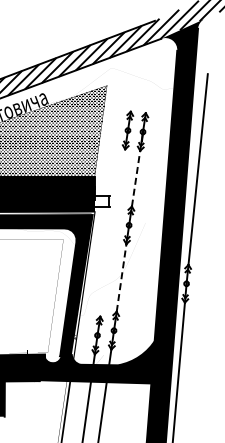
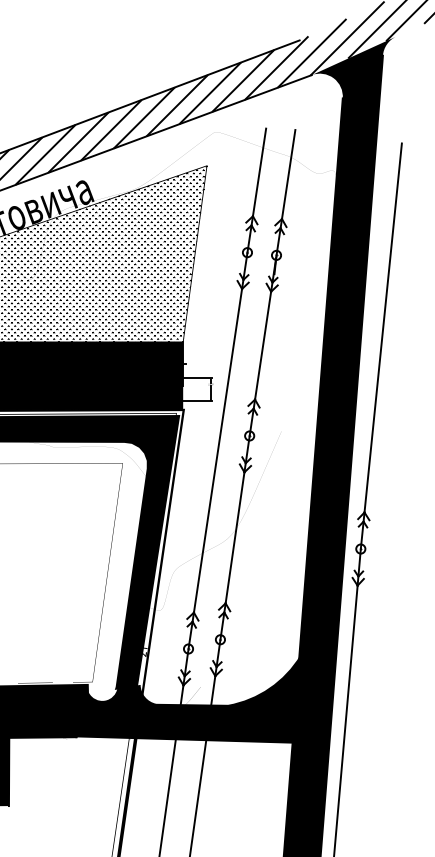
line: (133, 88) -> (258, 171), added
line: (148, 90) -> (287, 175), added
line: (136, 178) -> (263, 345), dashed -> solid
line: (112, 232) -> (217, 449), added
line: (121, 277) -> (234, 536), dashed -> solid

